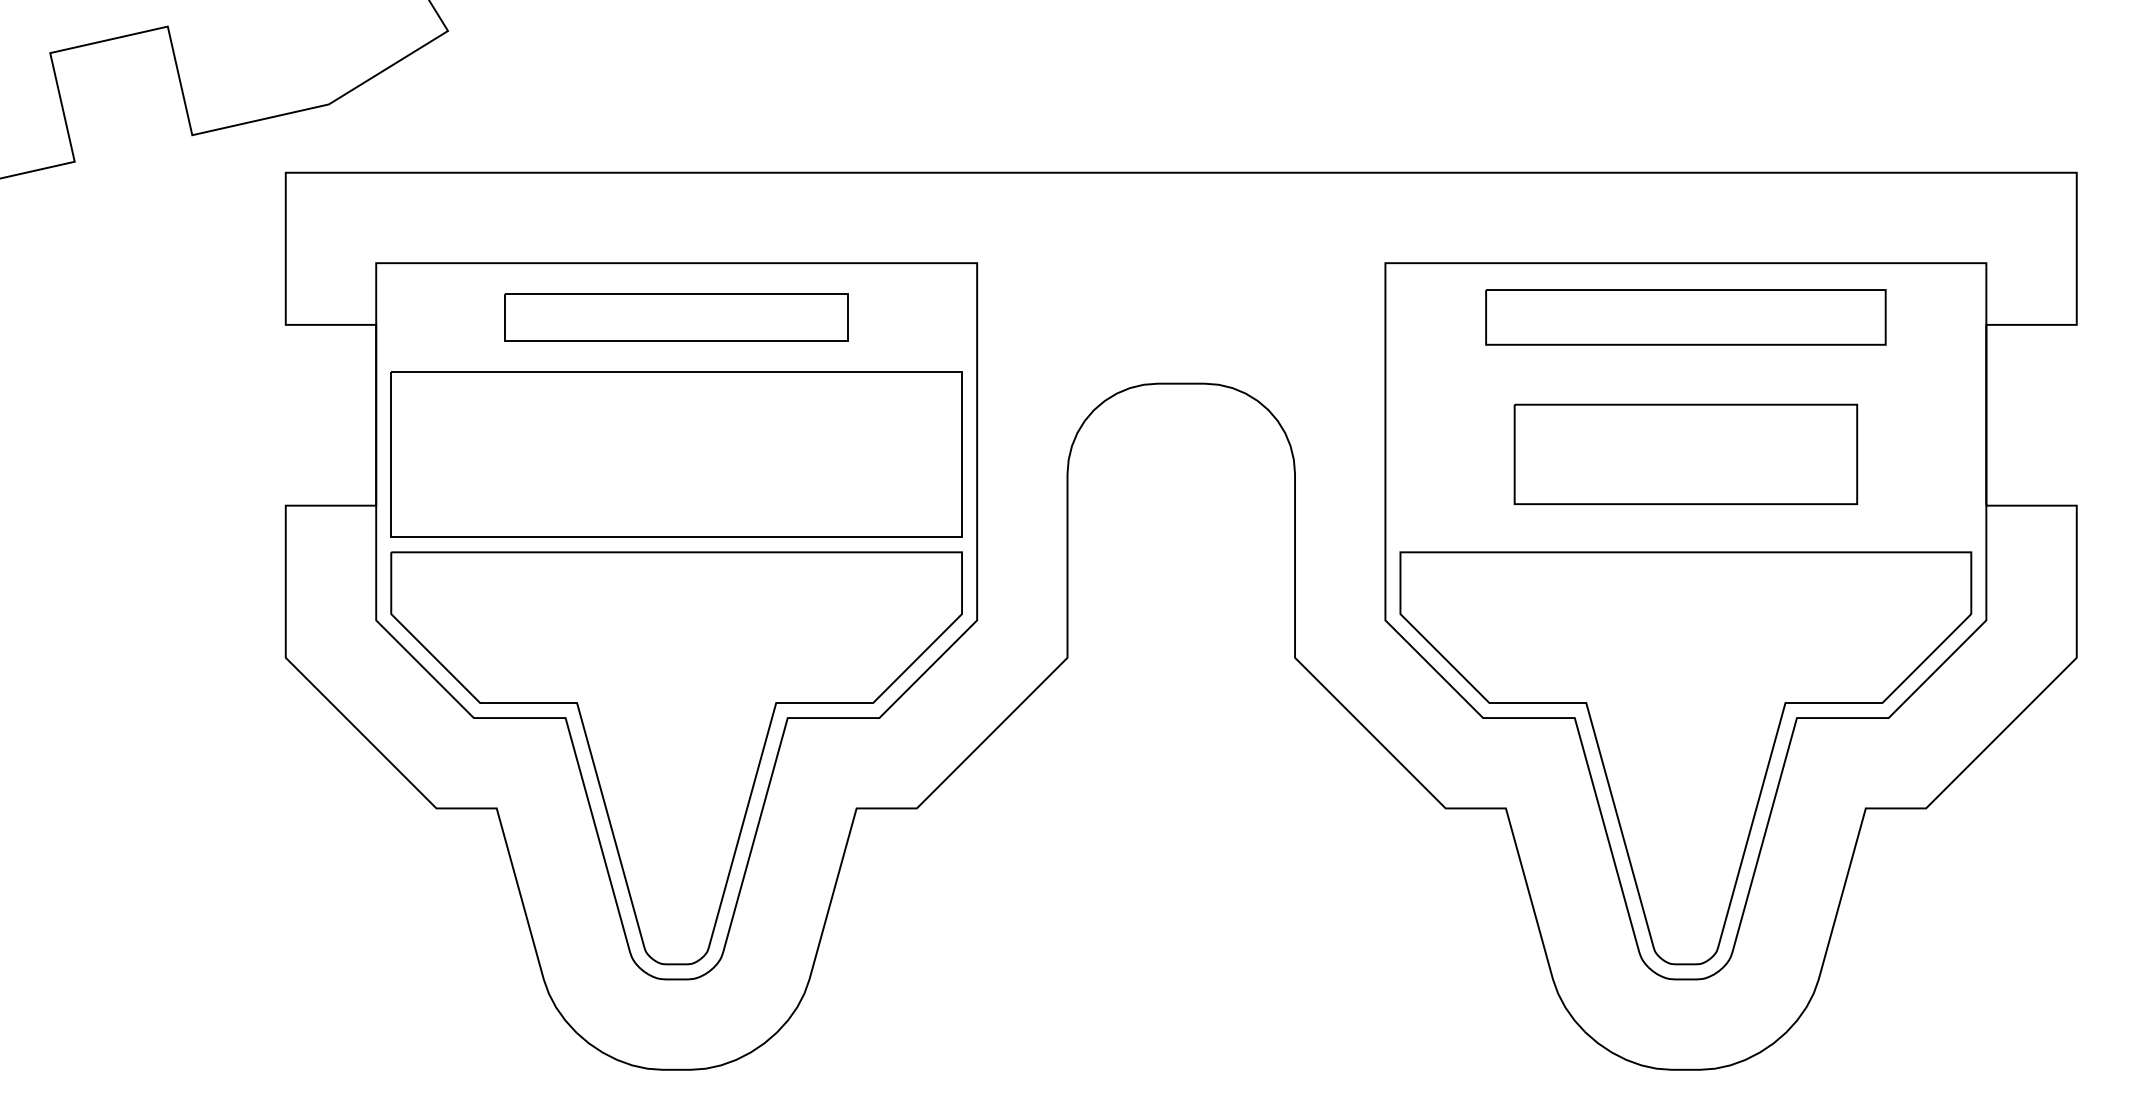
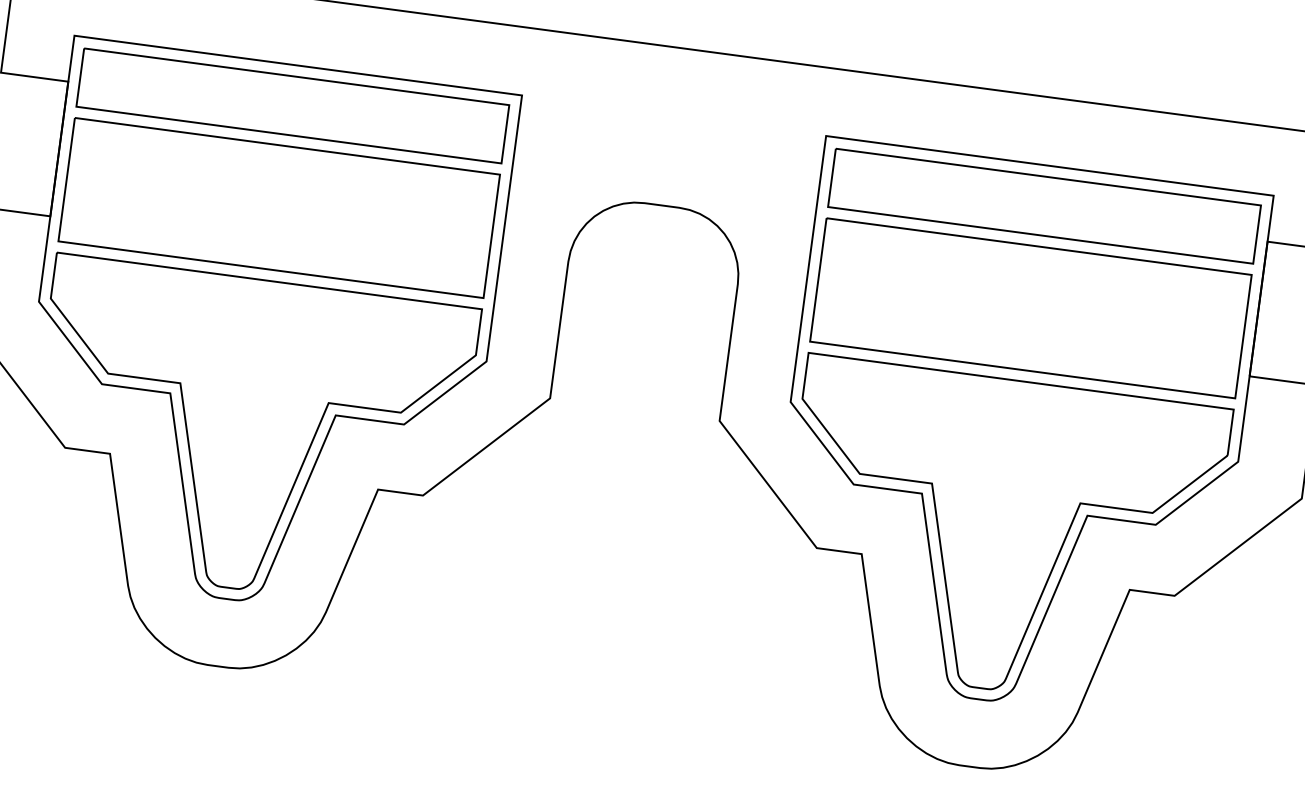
part: (676, 317) -> (292, 106), size x1.67
part: (1685, 317) -> (1044, 206), size x1.43
part: (1685, 454) -> (1030, 308), size x1.67

